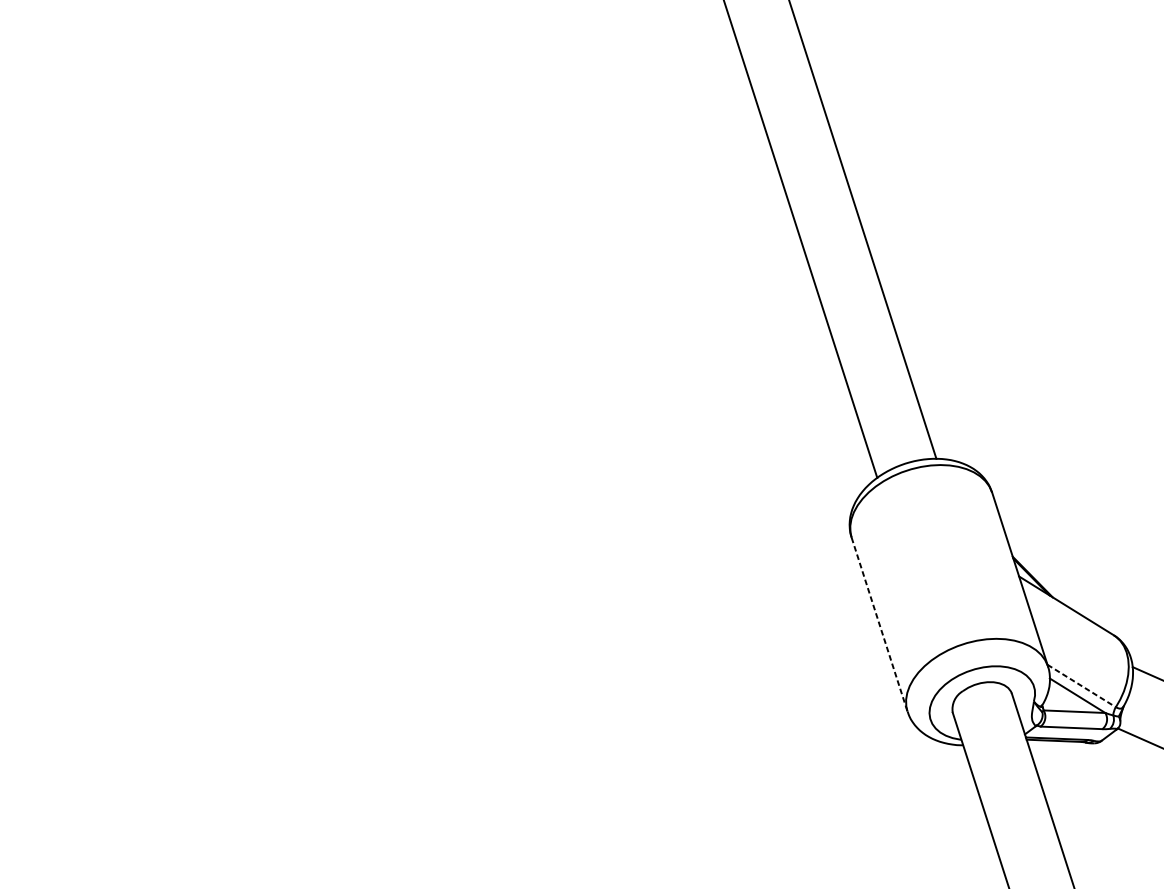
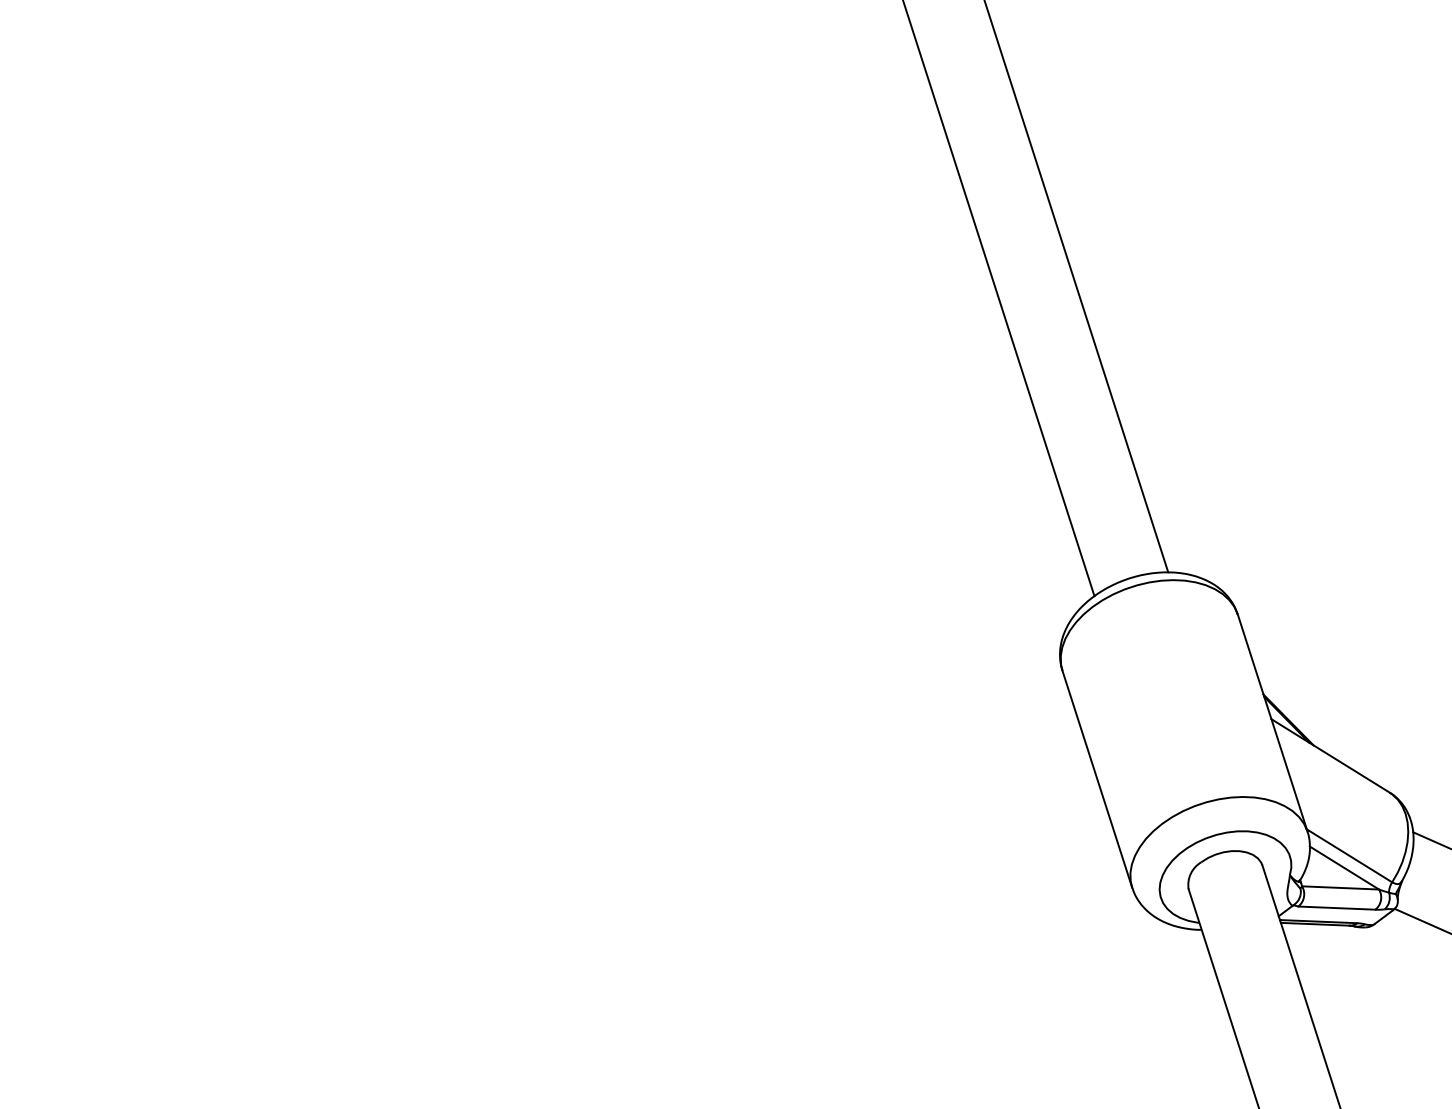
line: (879, 624) -> (1097, 779), dashed -> solid
line: (1081, 686) -> (1349, 856), dashed -> solid

